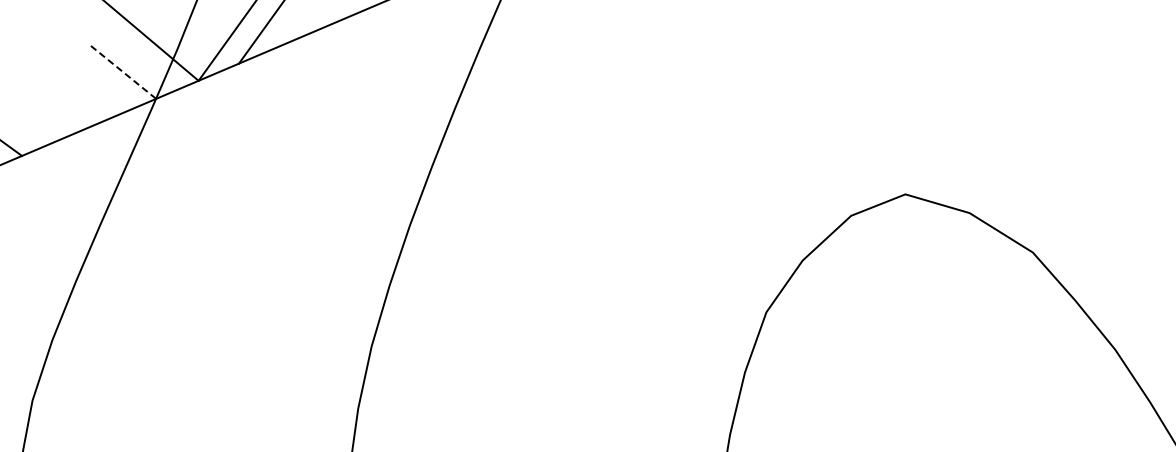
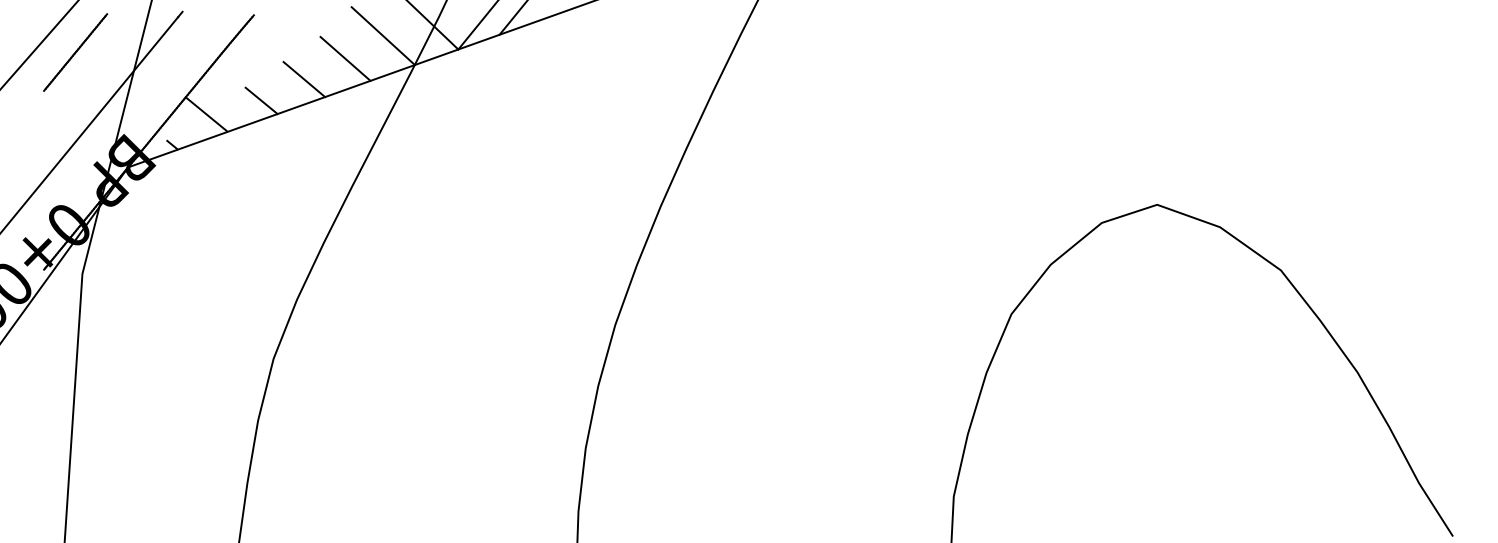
line: (123, 72) -> (383, 36), dashed -> solid
line: (86, 96) -> (345, 58), added
line: (46, 119) -> (304, 79), added

